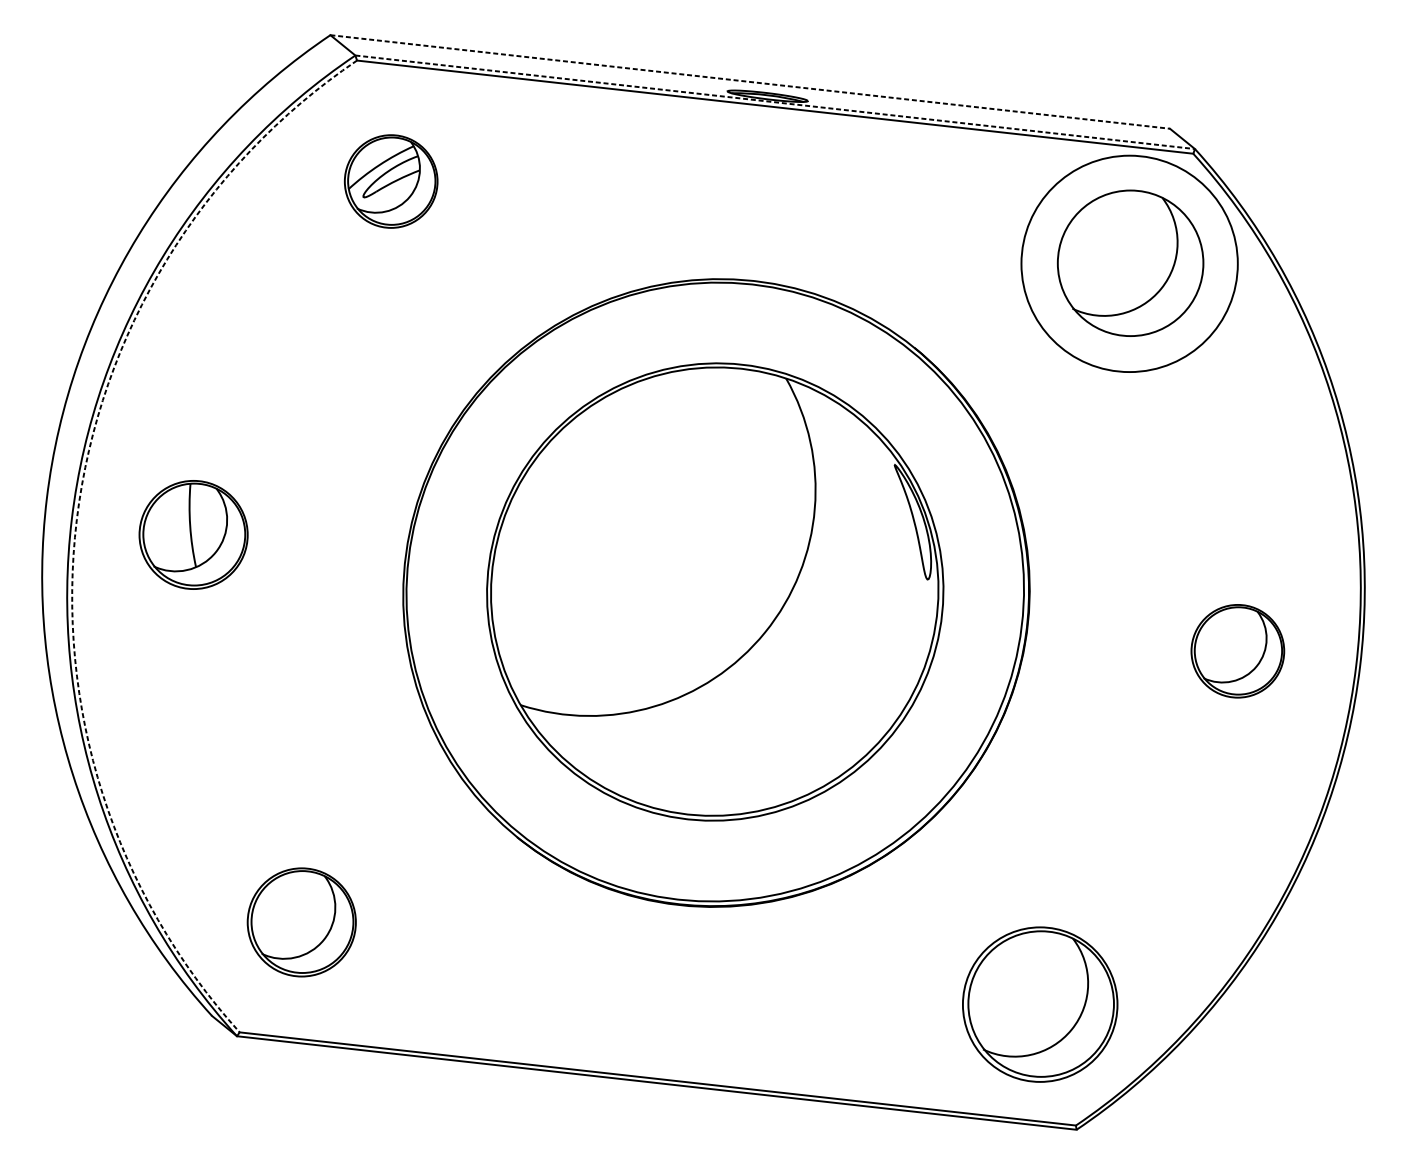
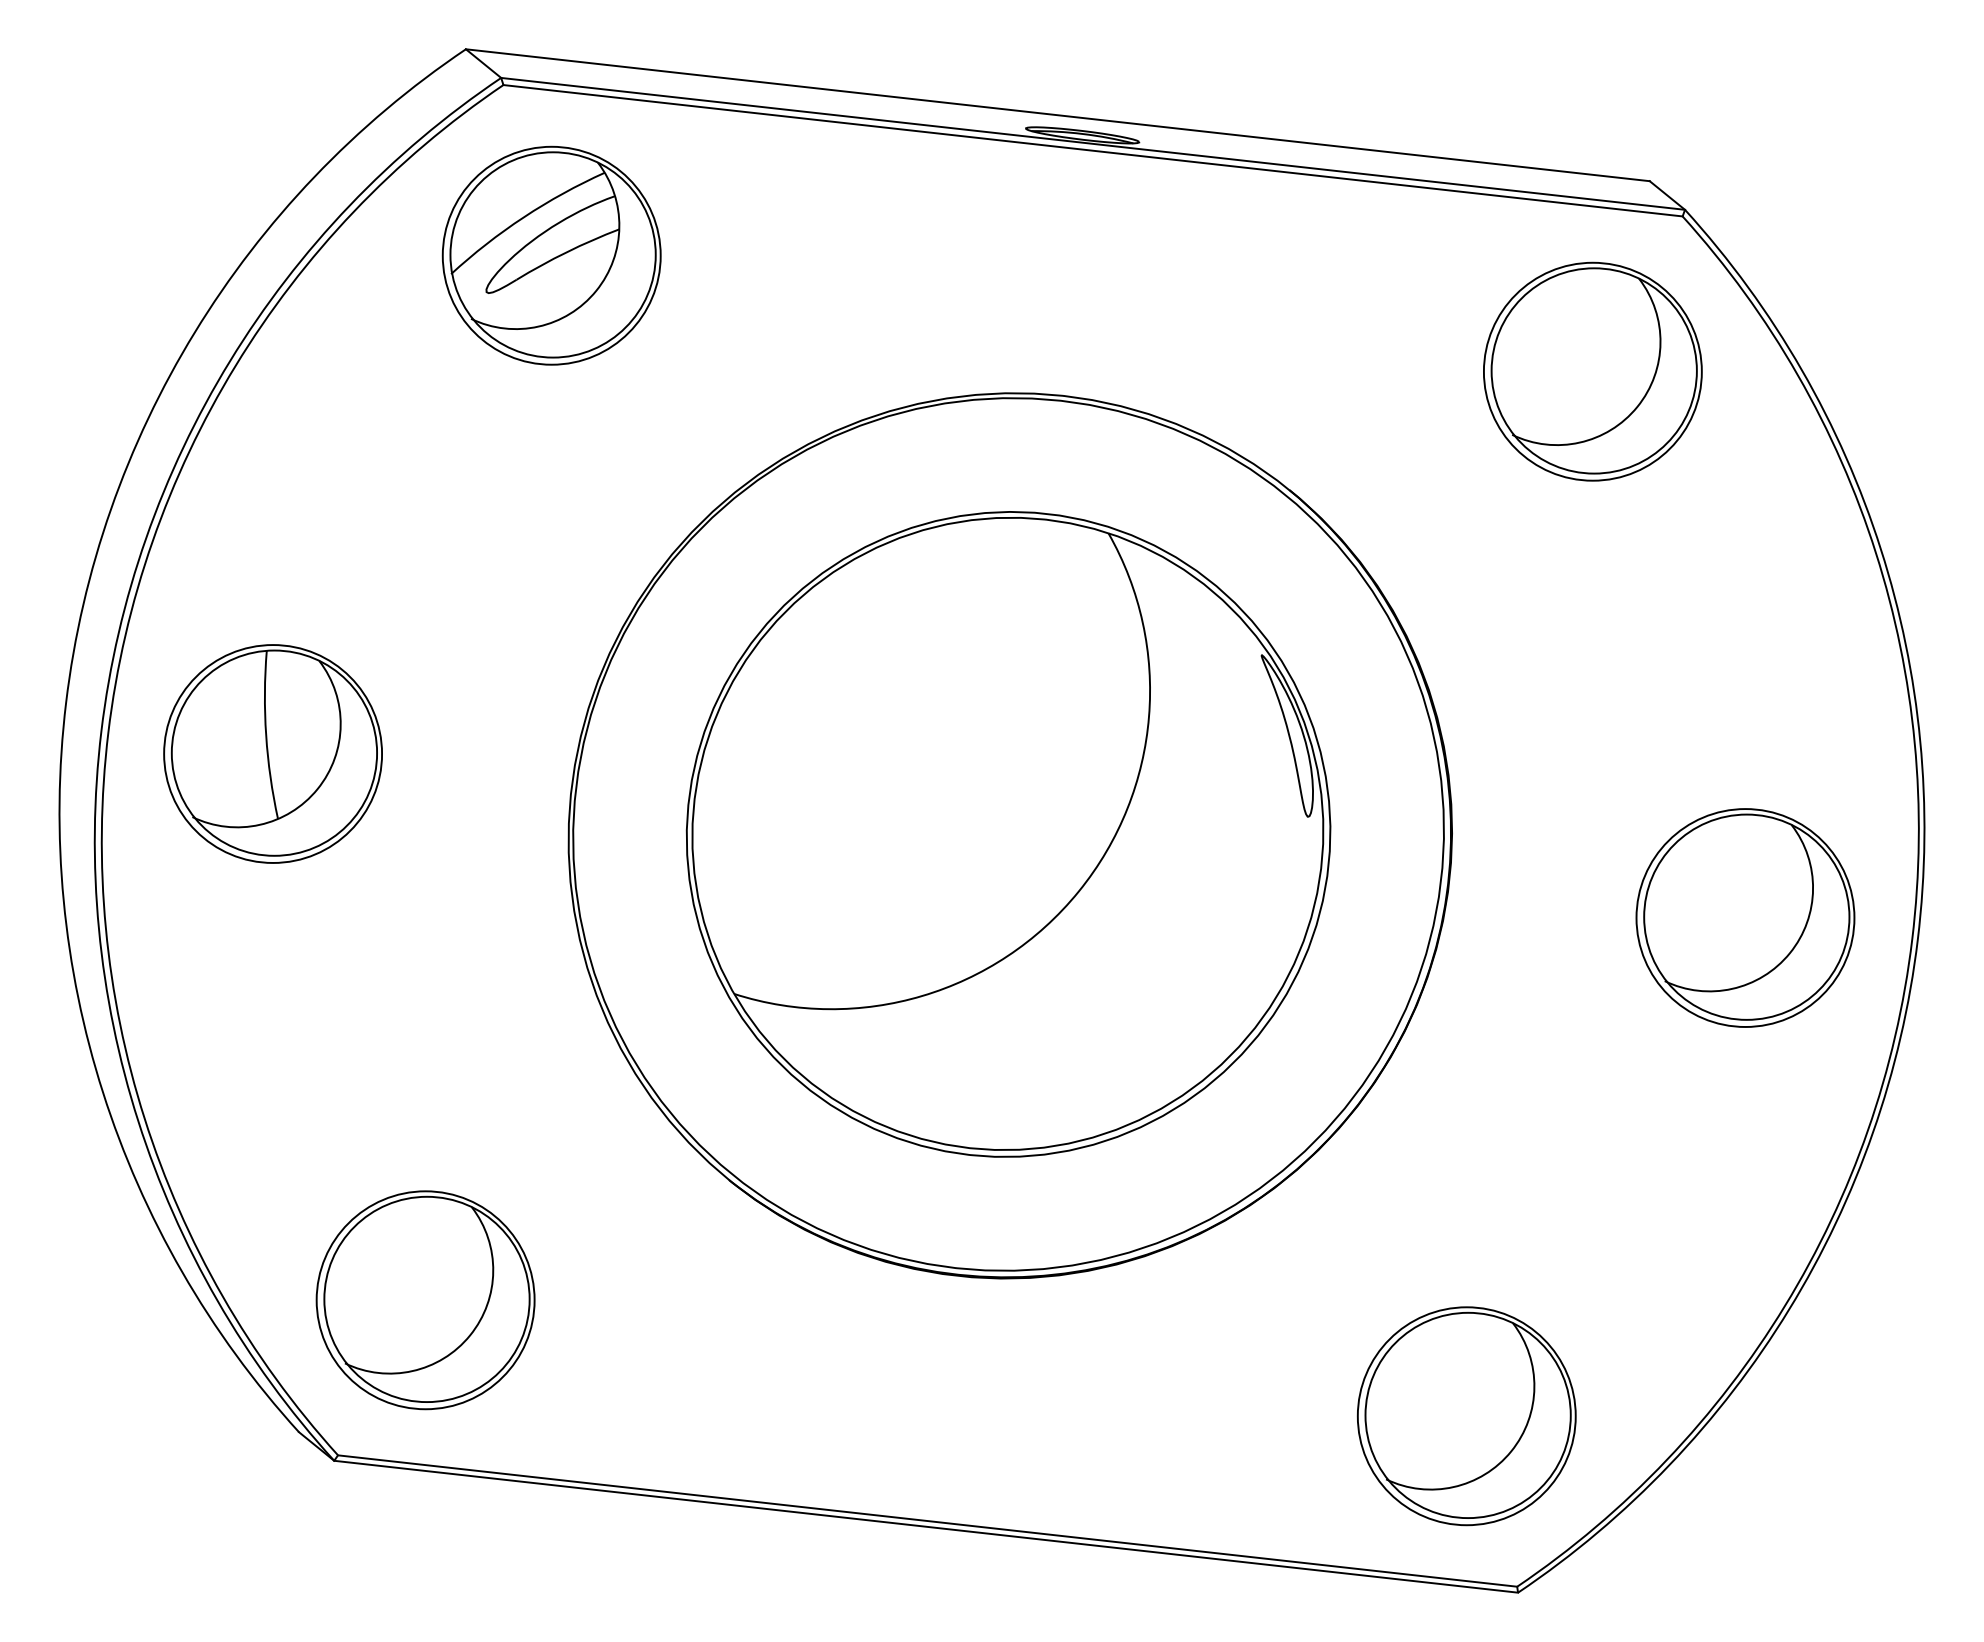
line: (749, 82) -> (1057, 115), dashed -> solid
line: (775, 102) -> (1093, 143), dashed -> solid
part: (391, 181) -> (551, 255), size x1.67
circle: (1129, 263) -> (1592, 371), size x0.71
arc: (76, 519) -> (108, 732), dashed -> solid
part: (193, 534) -> (272, 753), size x1.43
part: (1237, 650) -> (1745, 917), size x1.67
part: (301, 922) -> (425, 1300), size x1.43

